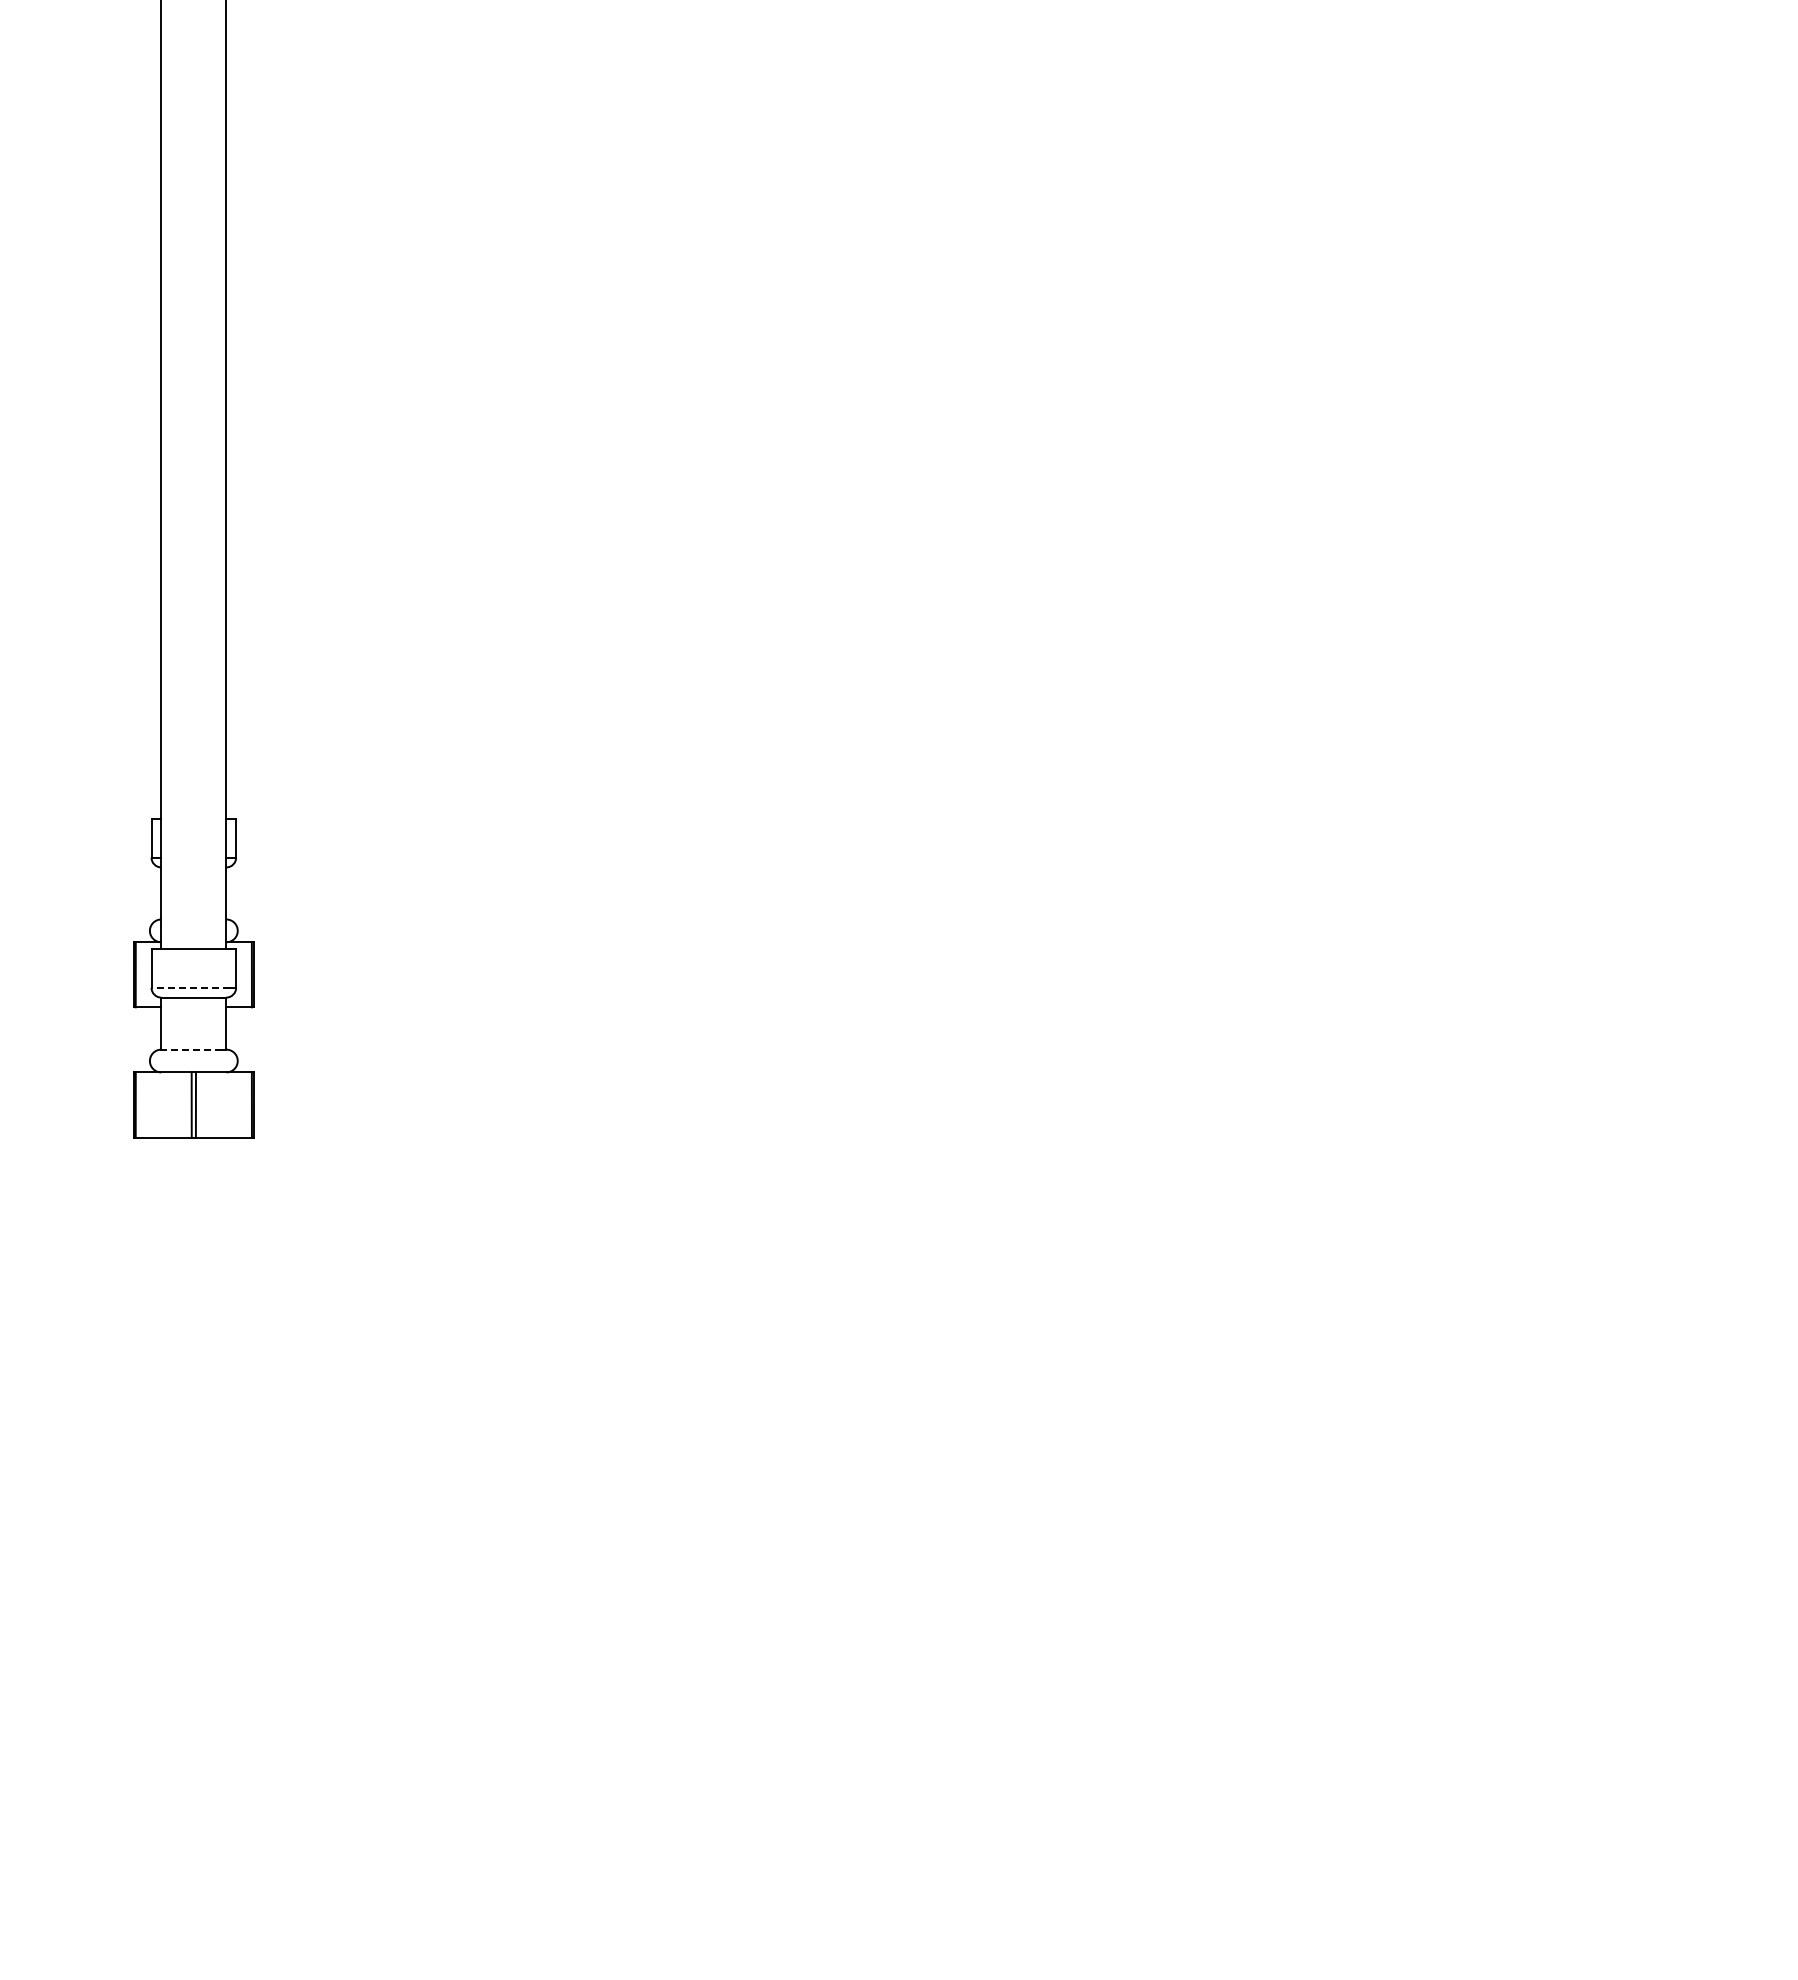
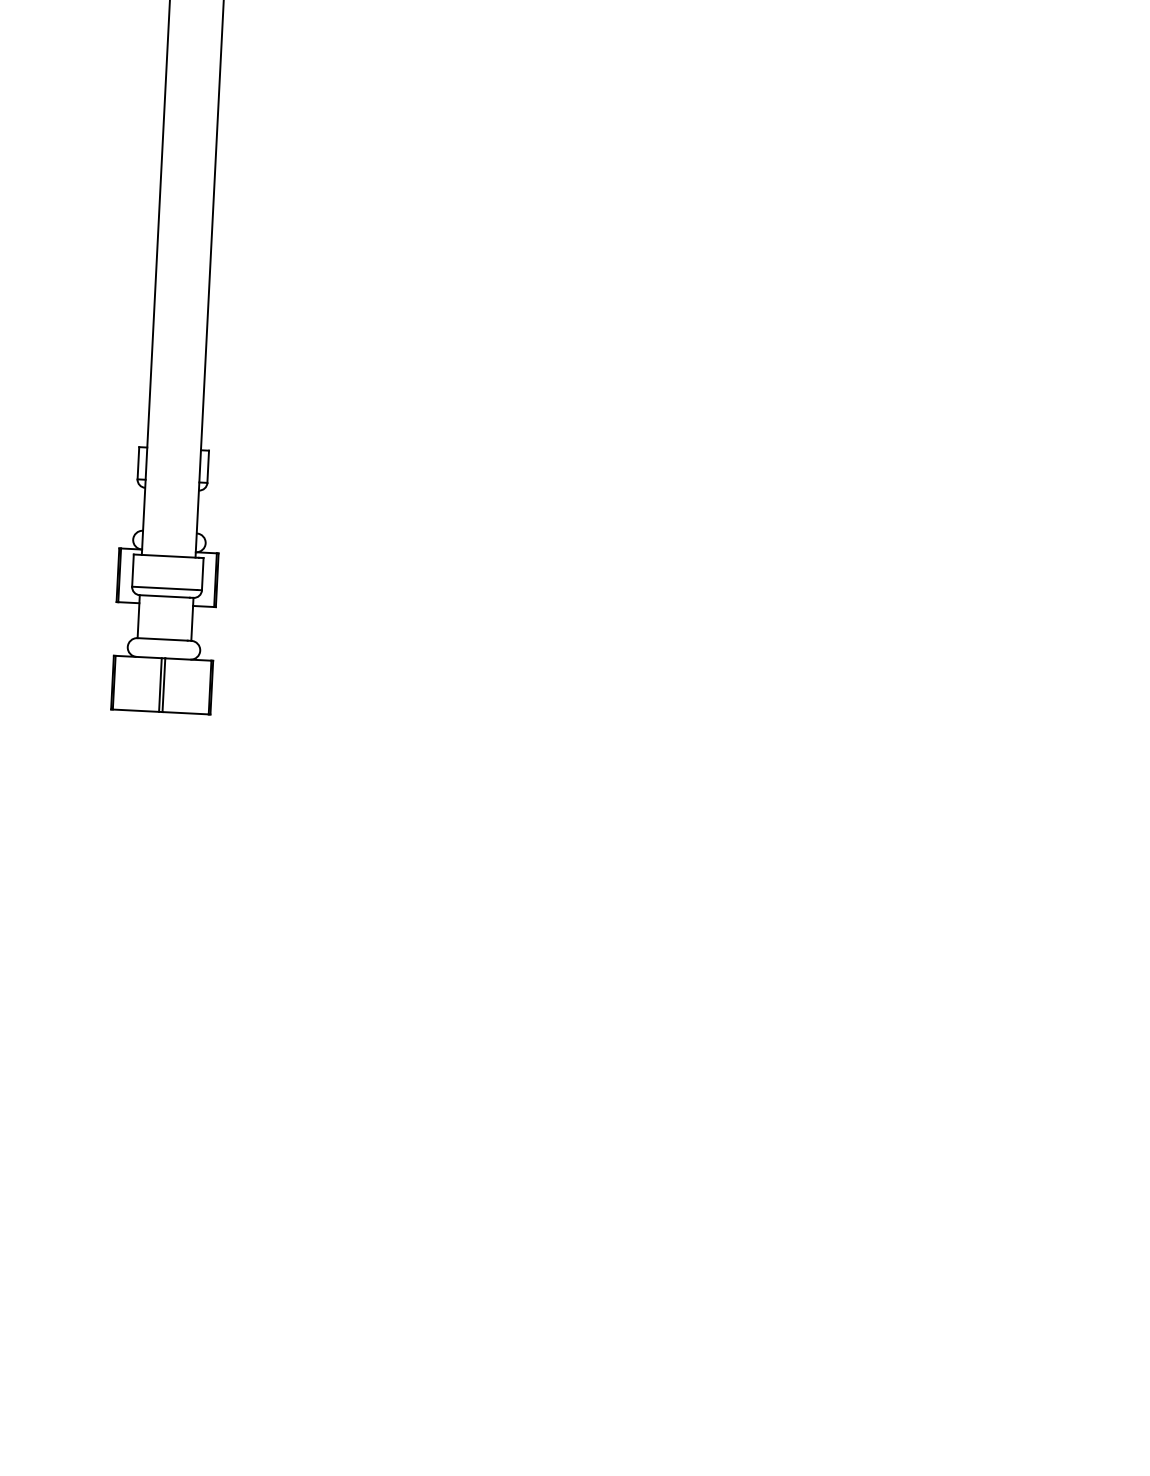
line: (190, 987) -> (164, 588), dashed -> solid
line: (191, 1049) -> (162, 639), dashed -> solid

